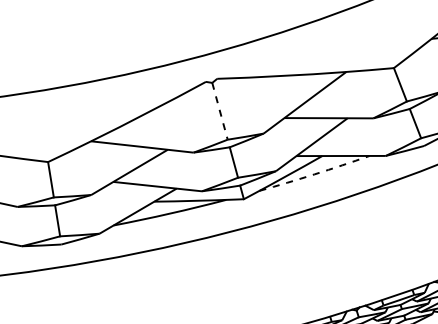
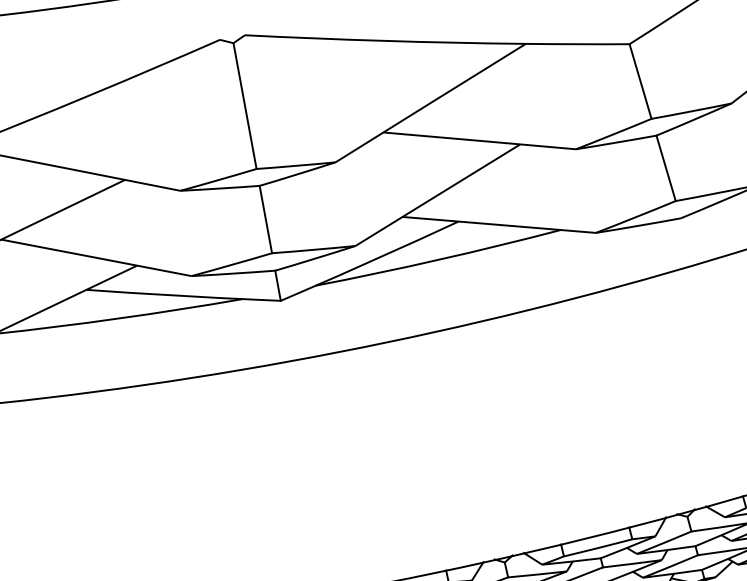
line: (220, 111) -> (246, 106), dashed -> solid
arc: (314, 174) -> (438, 260), dashed -> solid

